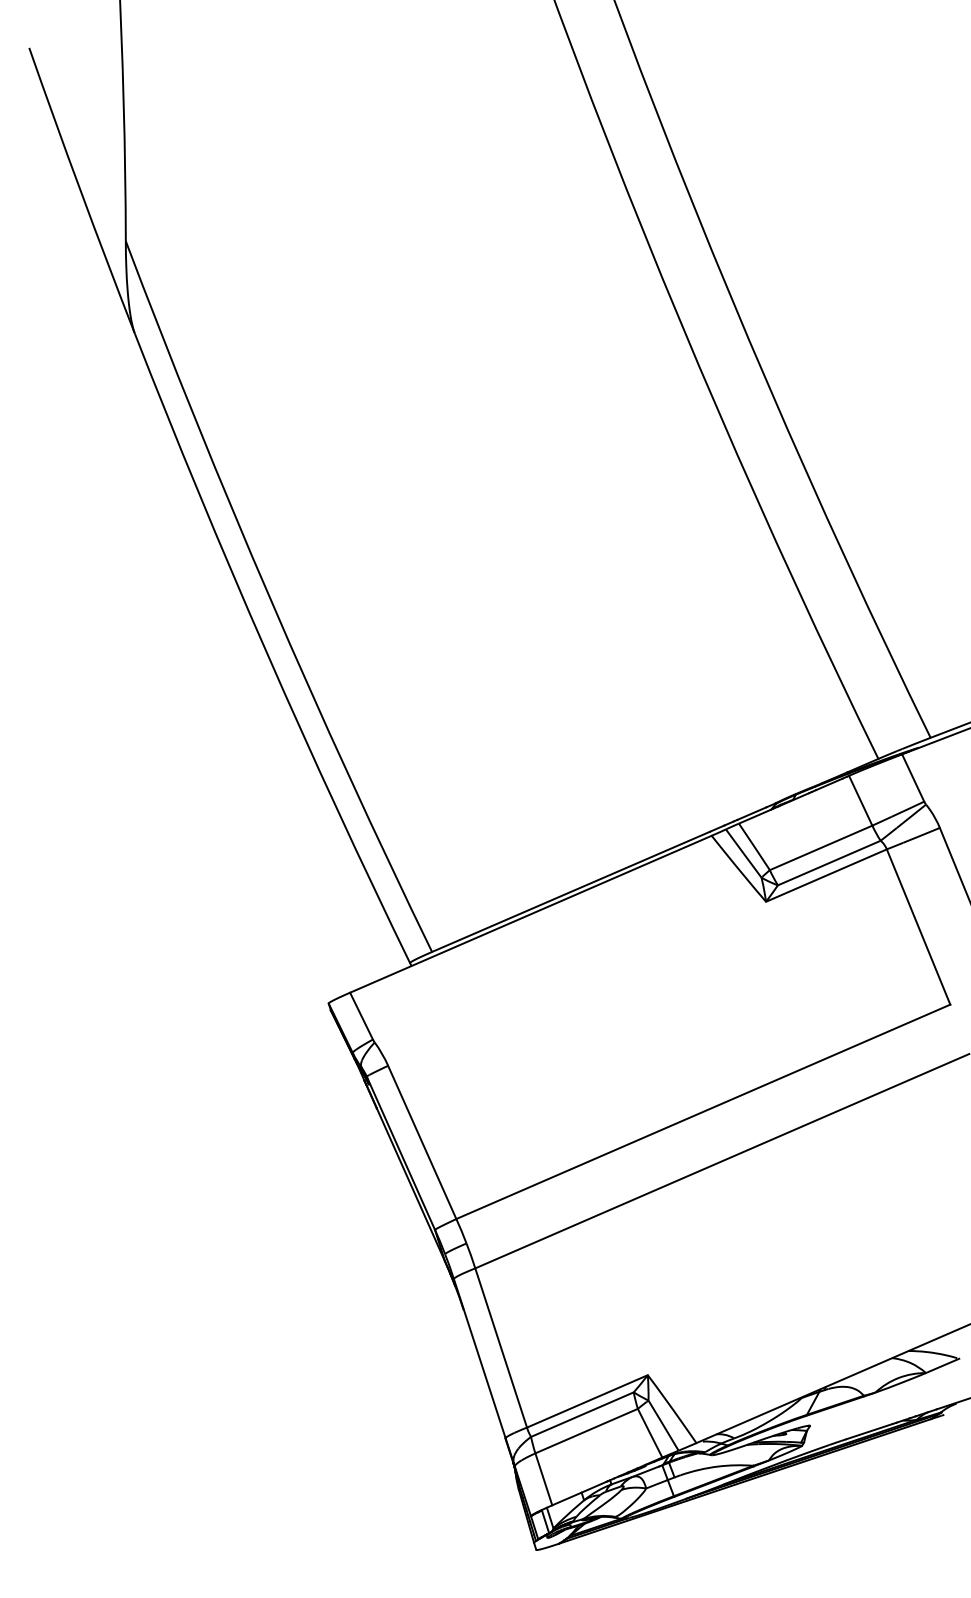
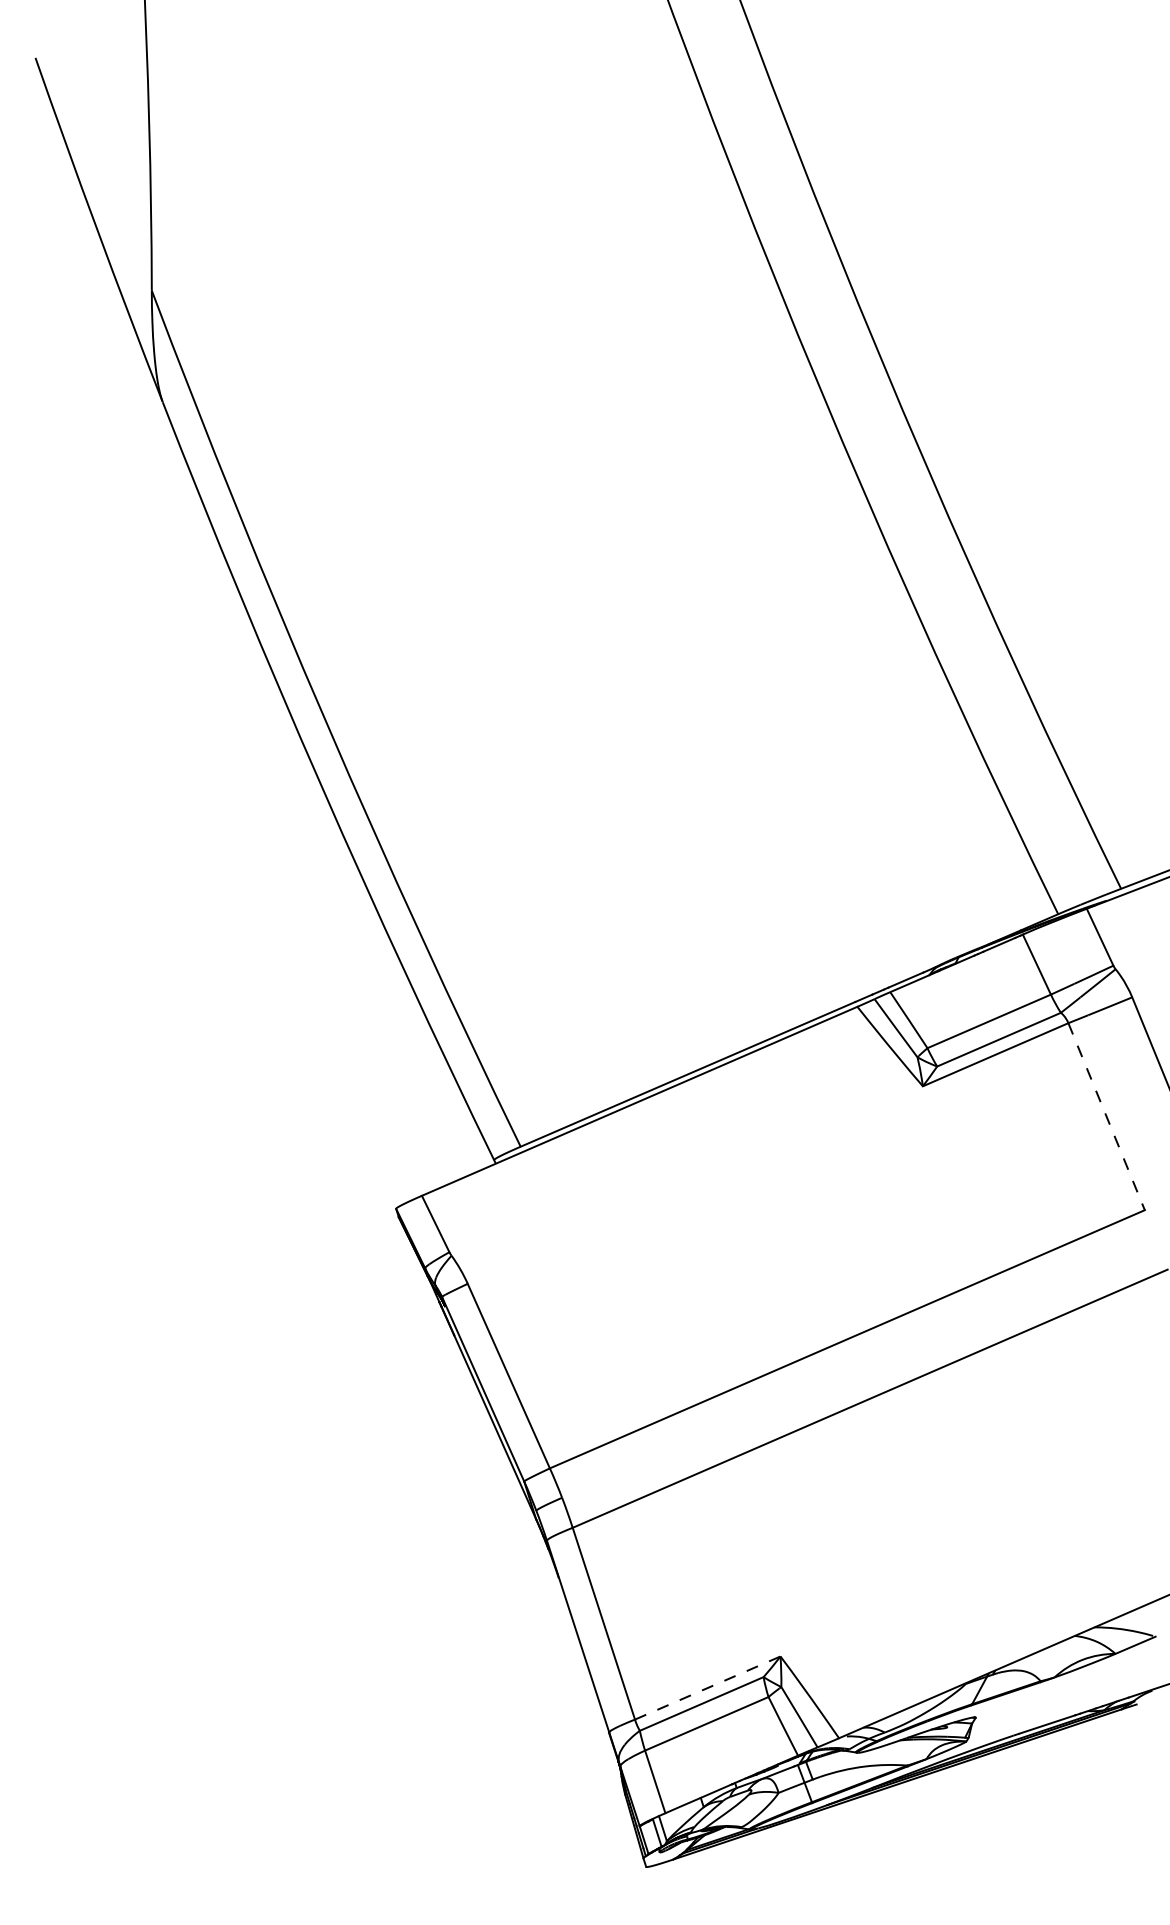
line: (918, 927) -> (1106, 1117), solid -> dashed
line: (587, 1401) -> (707, 1688), solid -> dashed

